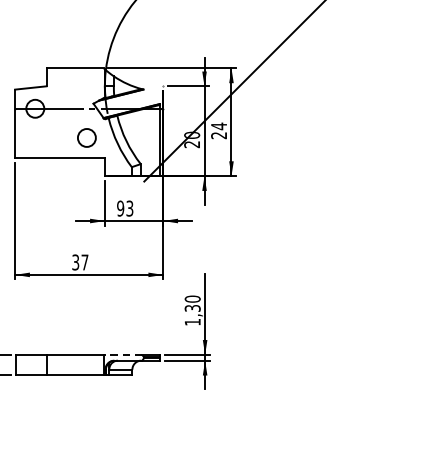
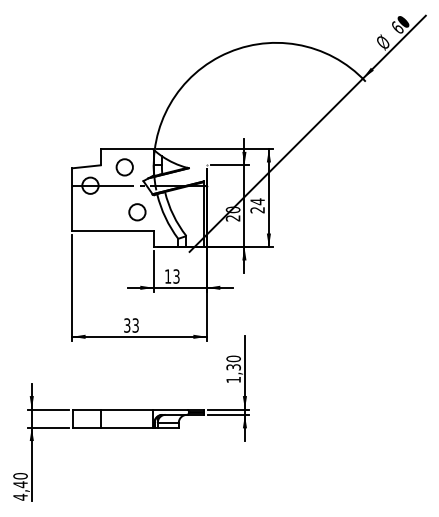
circle: (72, 88) -> (124, 167), added
text: (119, 208) -> (167, 276), 93 -> 13
text: (84, 262) -> (135, 325), 37 -> 33
line: (123, 354) -> (170, 409), dashed -> solid

